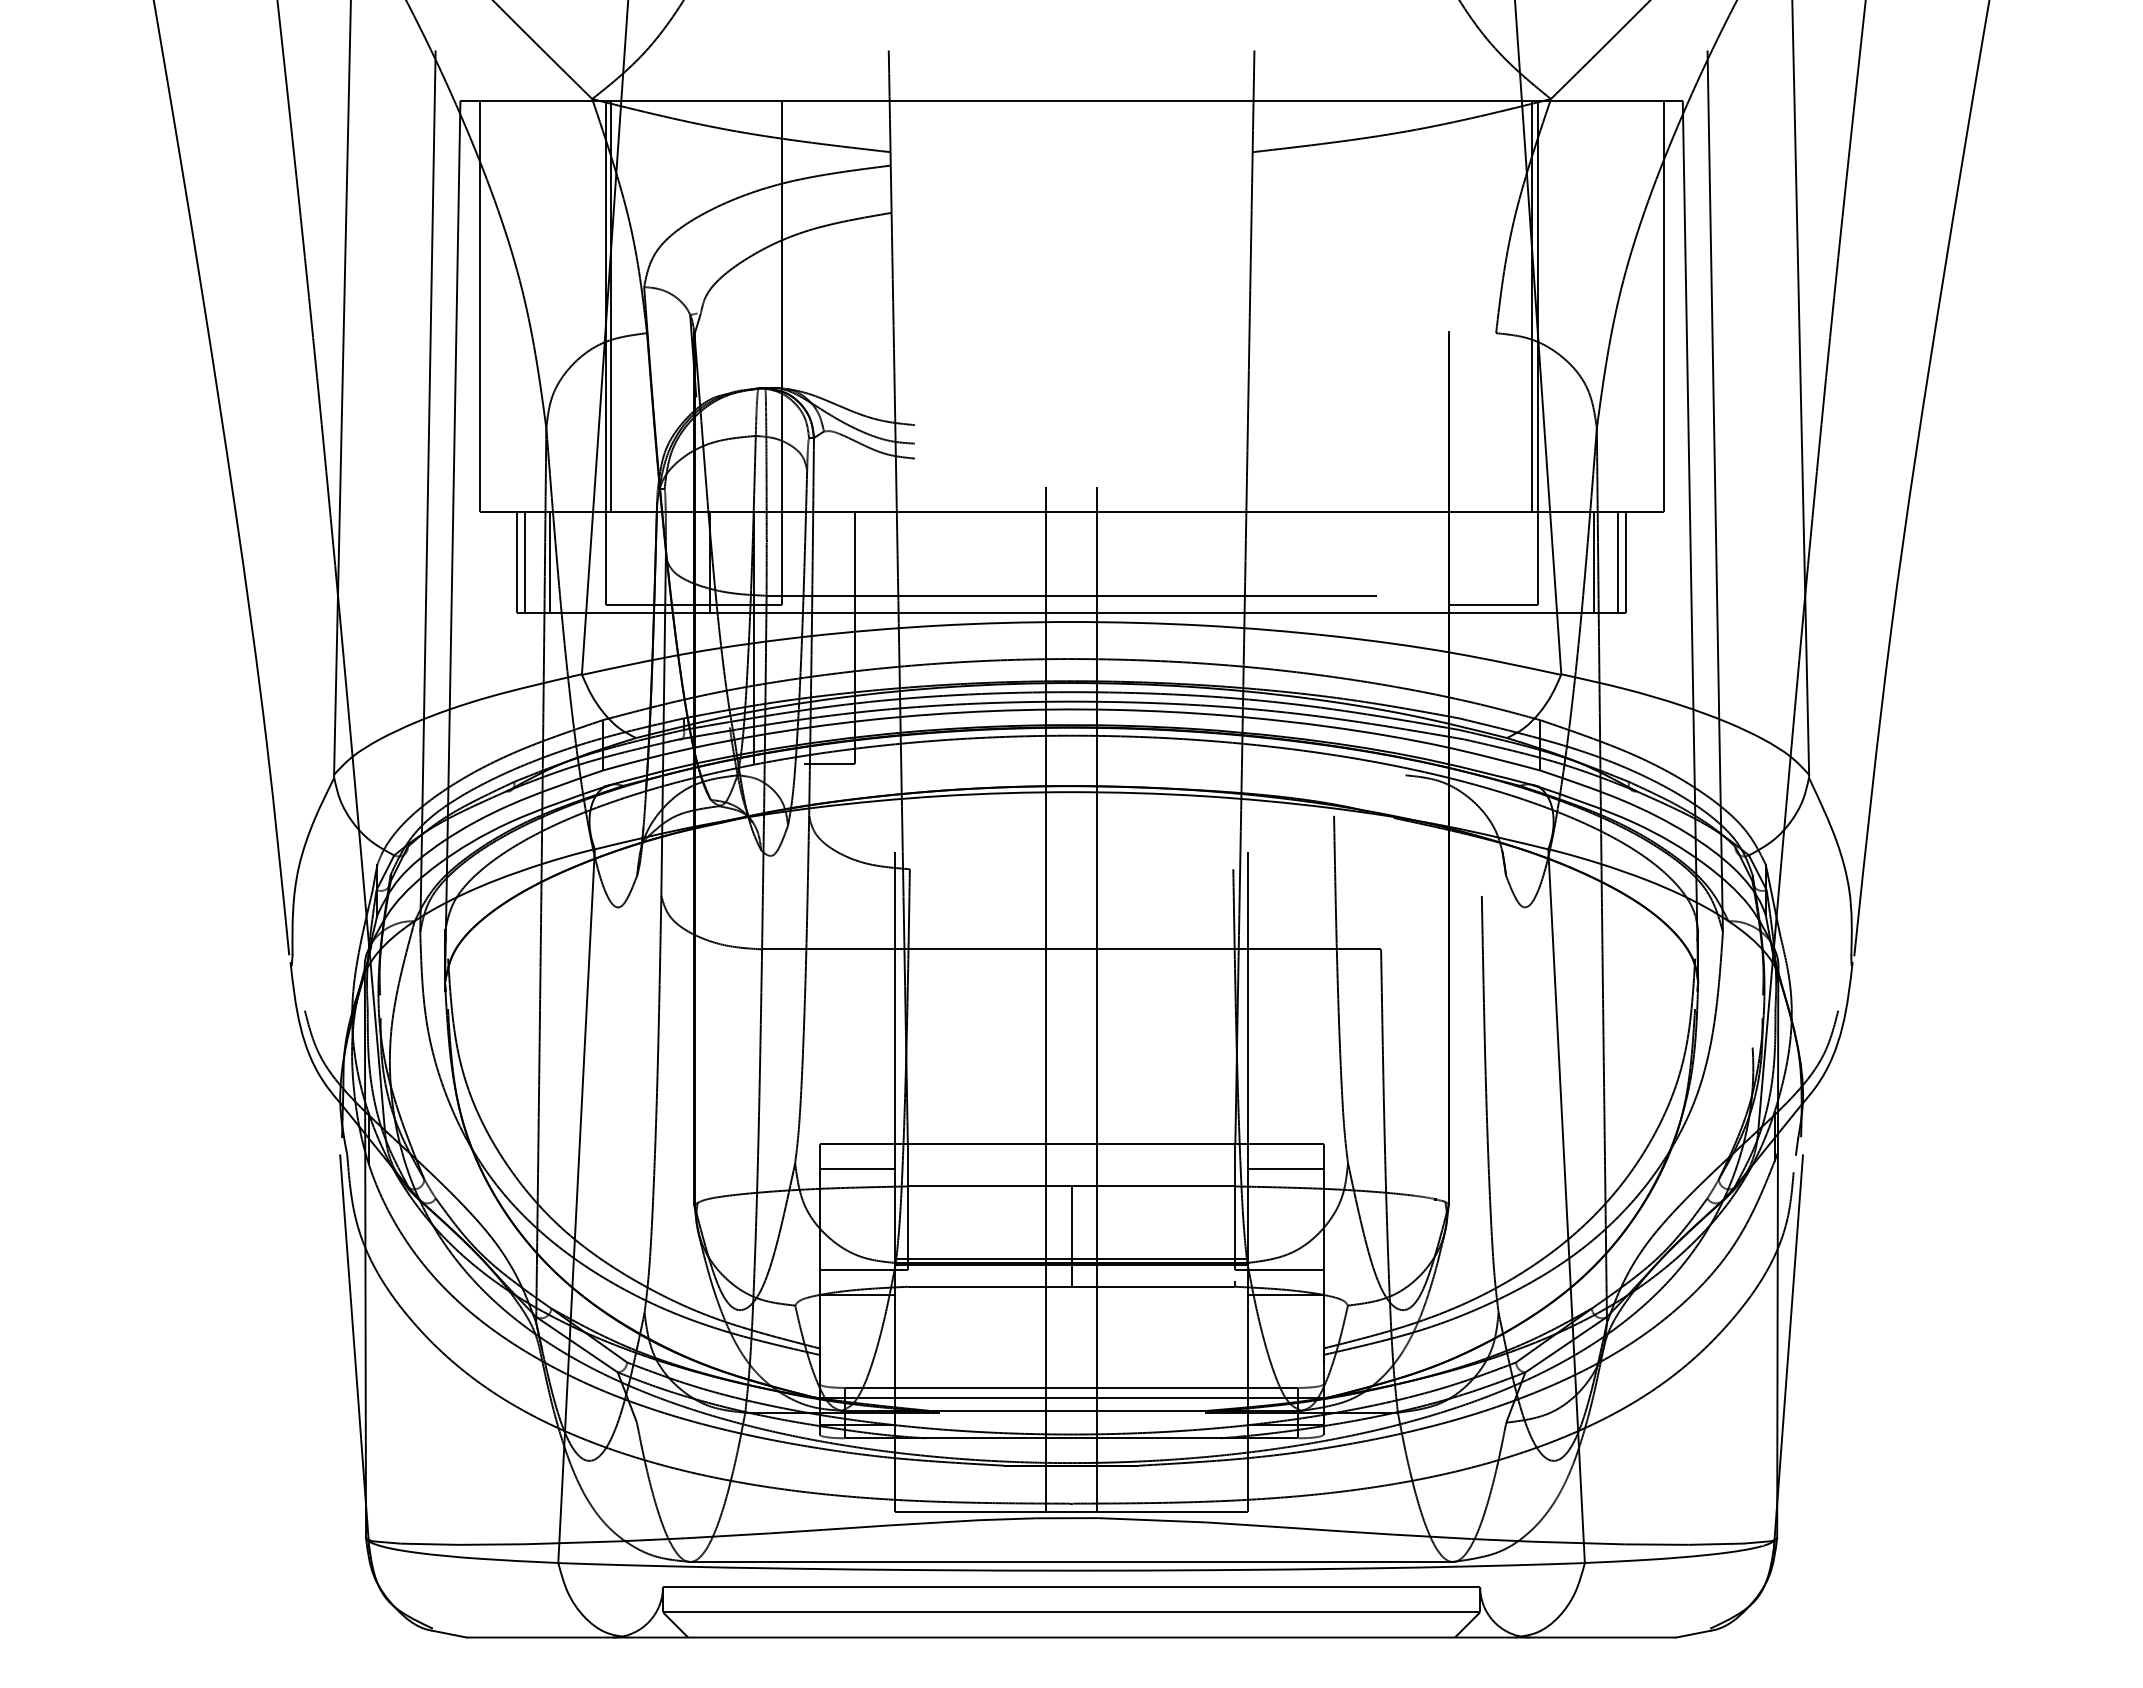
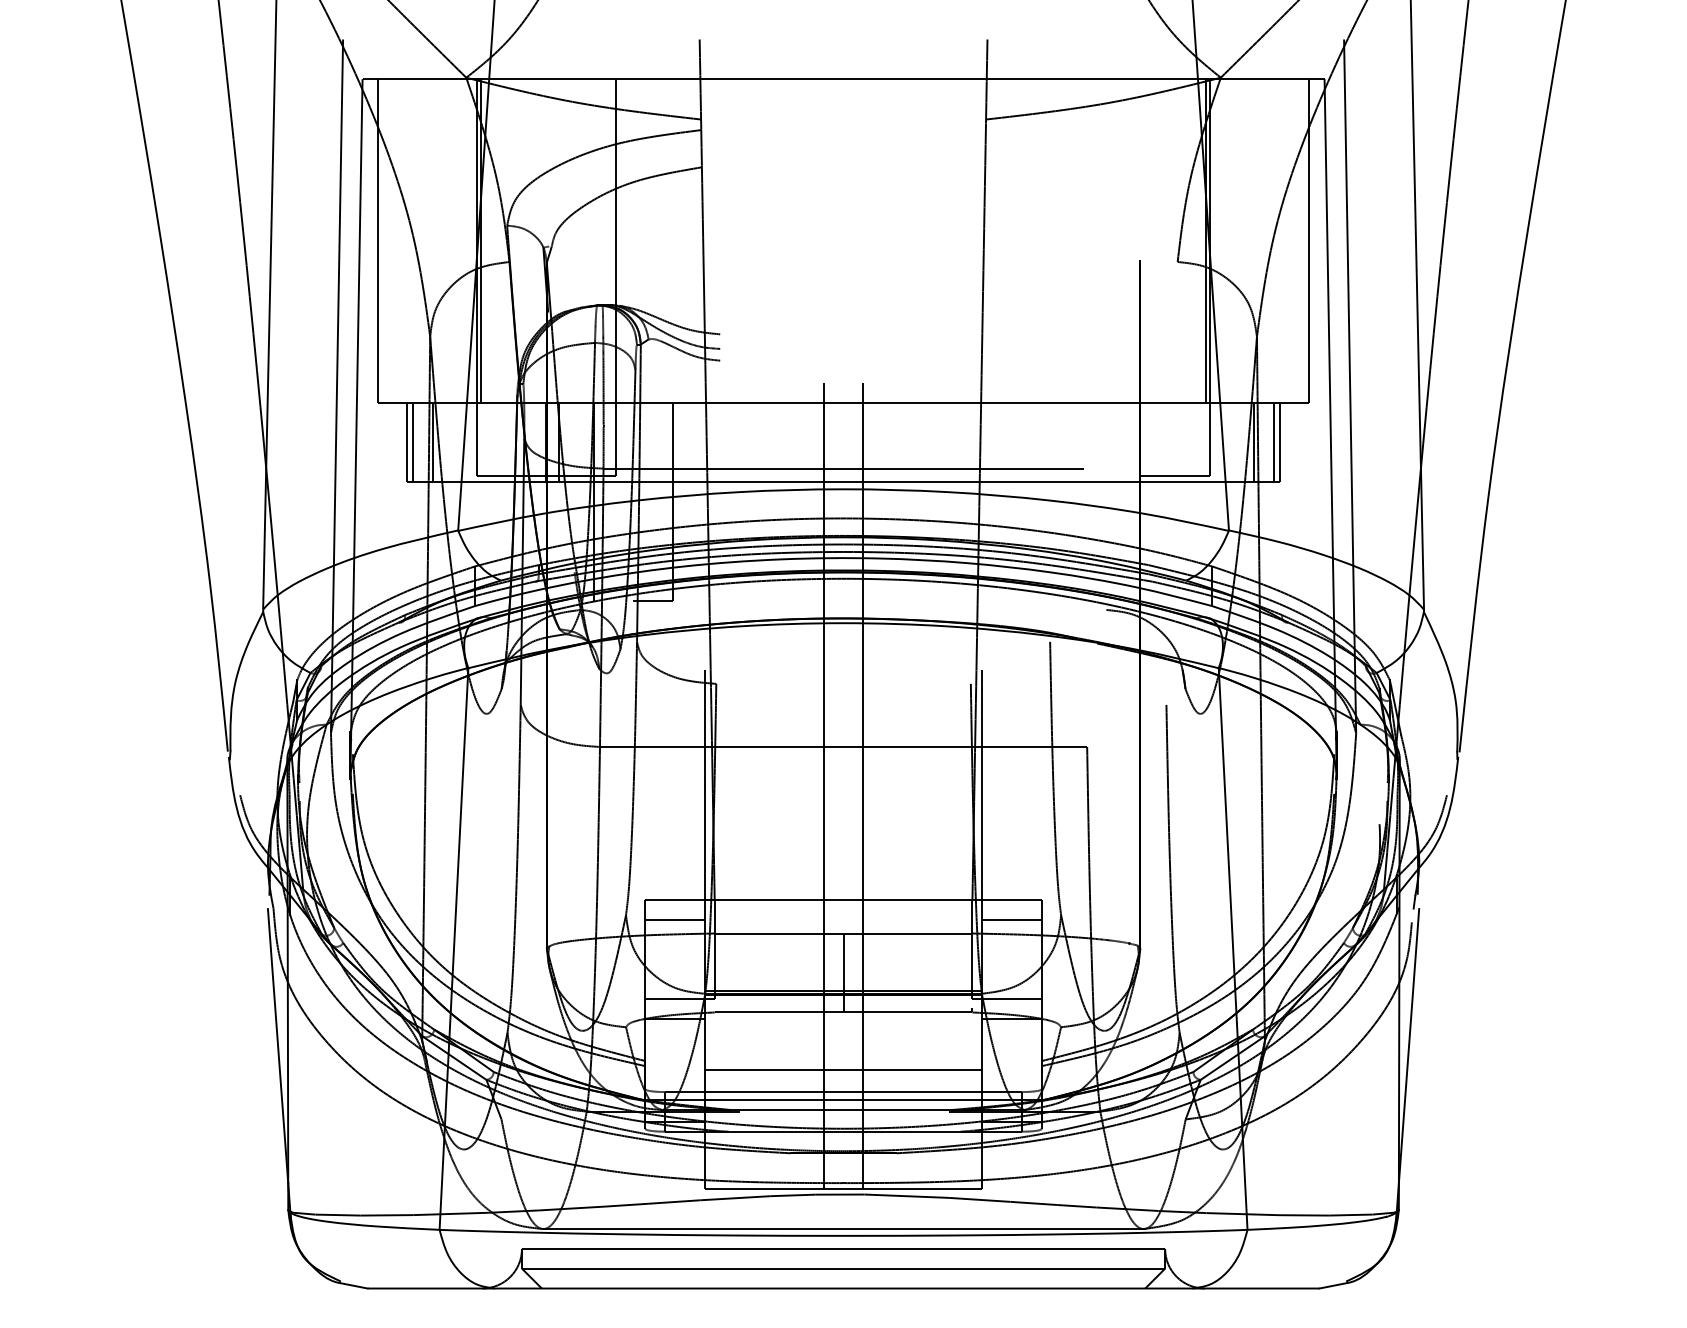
line: (1071, 1359) -> (843, 1069), added

